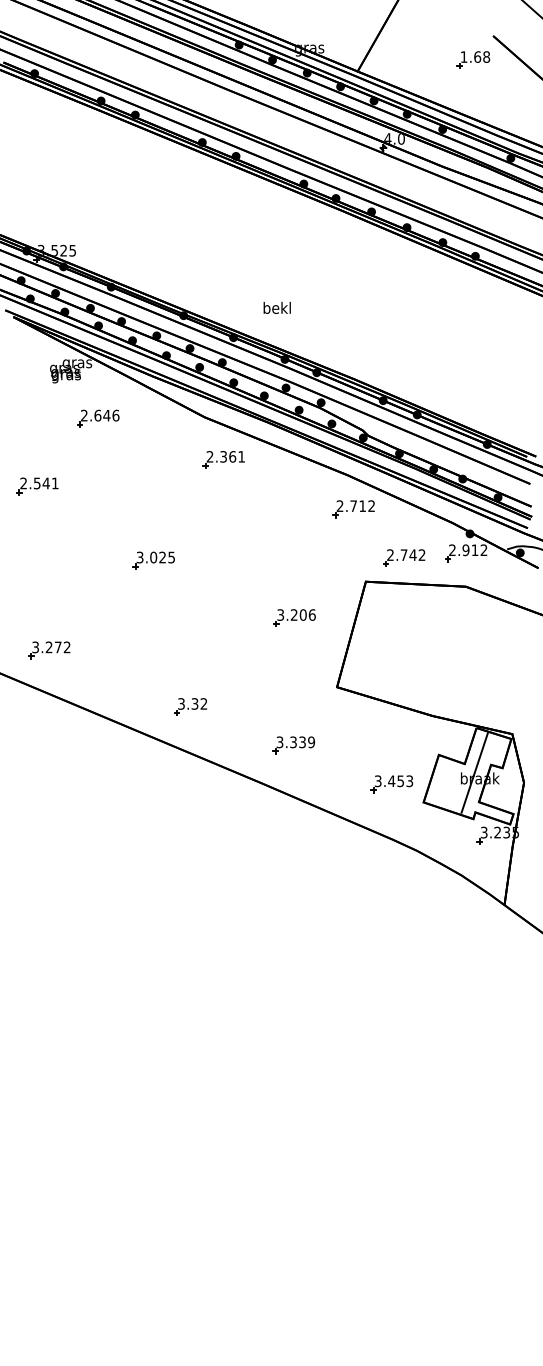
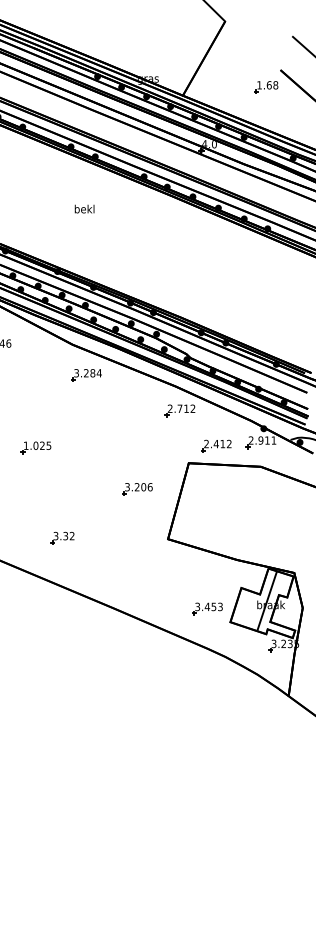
text: (276, 307) -> (84, 208), moved
text: (225, 456) -> (87, 373), 2.361 -> 3.284
text: (483, 549) -> (273, 439), 2.912 -> 2.911
text: (408, 554) -> (219, 443), 2.742 -> 2.412
text: (139, 557) -> (25, 445), 3.025 -> 1.025
part: (190, 706) -> (62, 537), moved
part: (293, 745) -> (136, 581), removed

